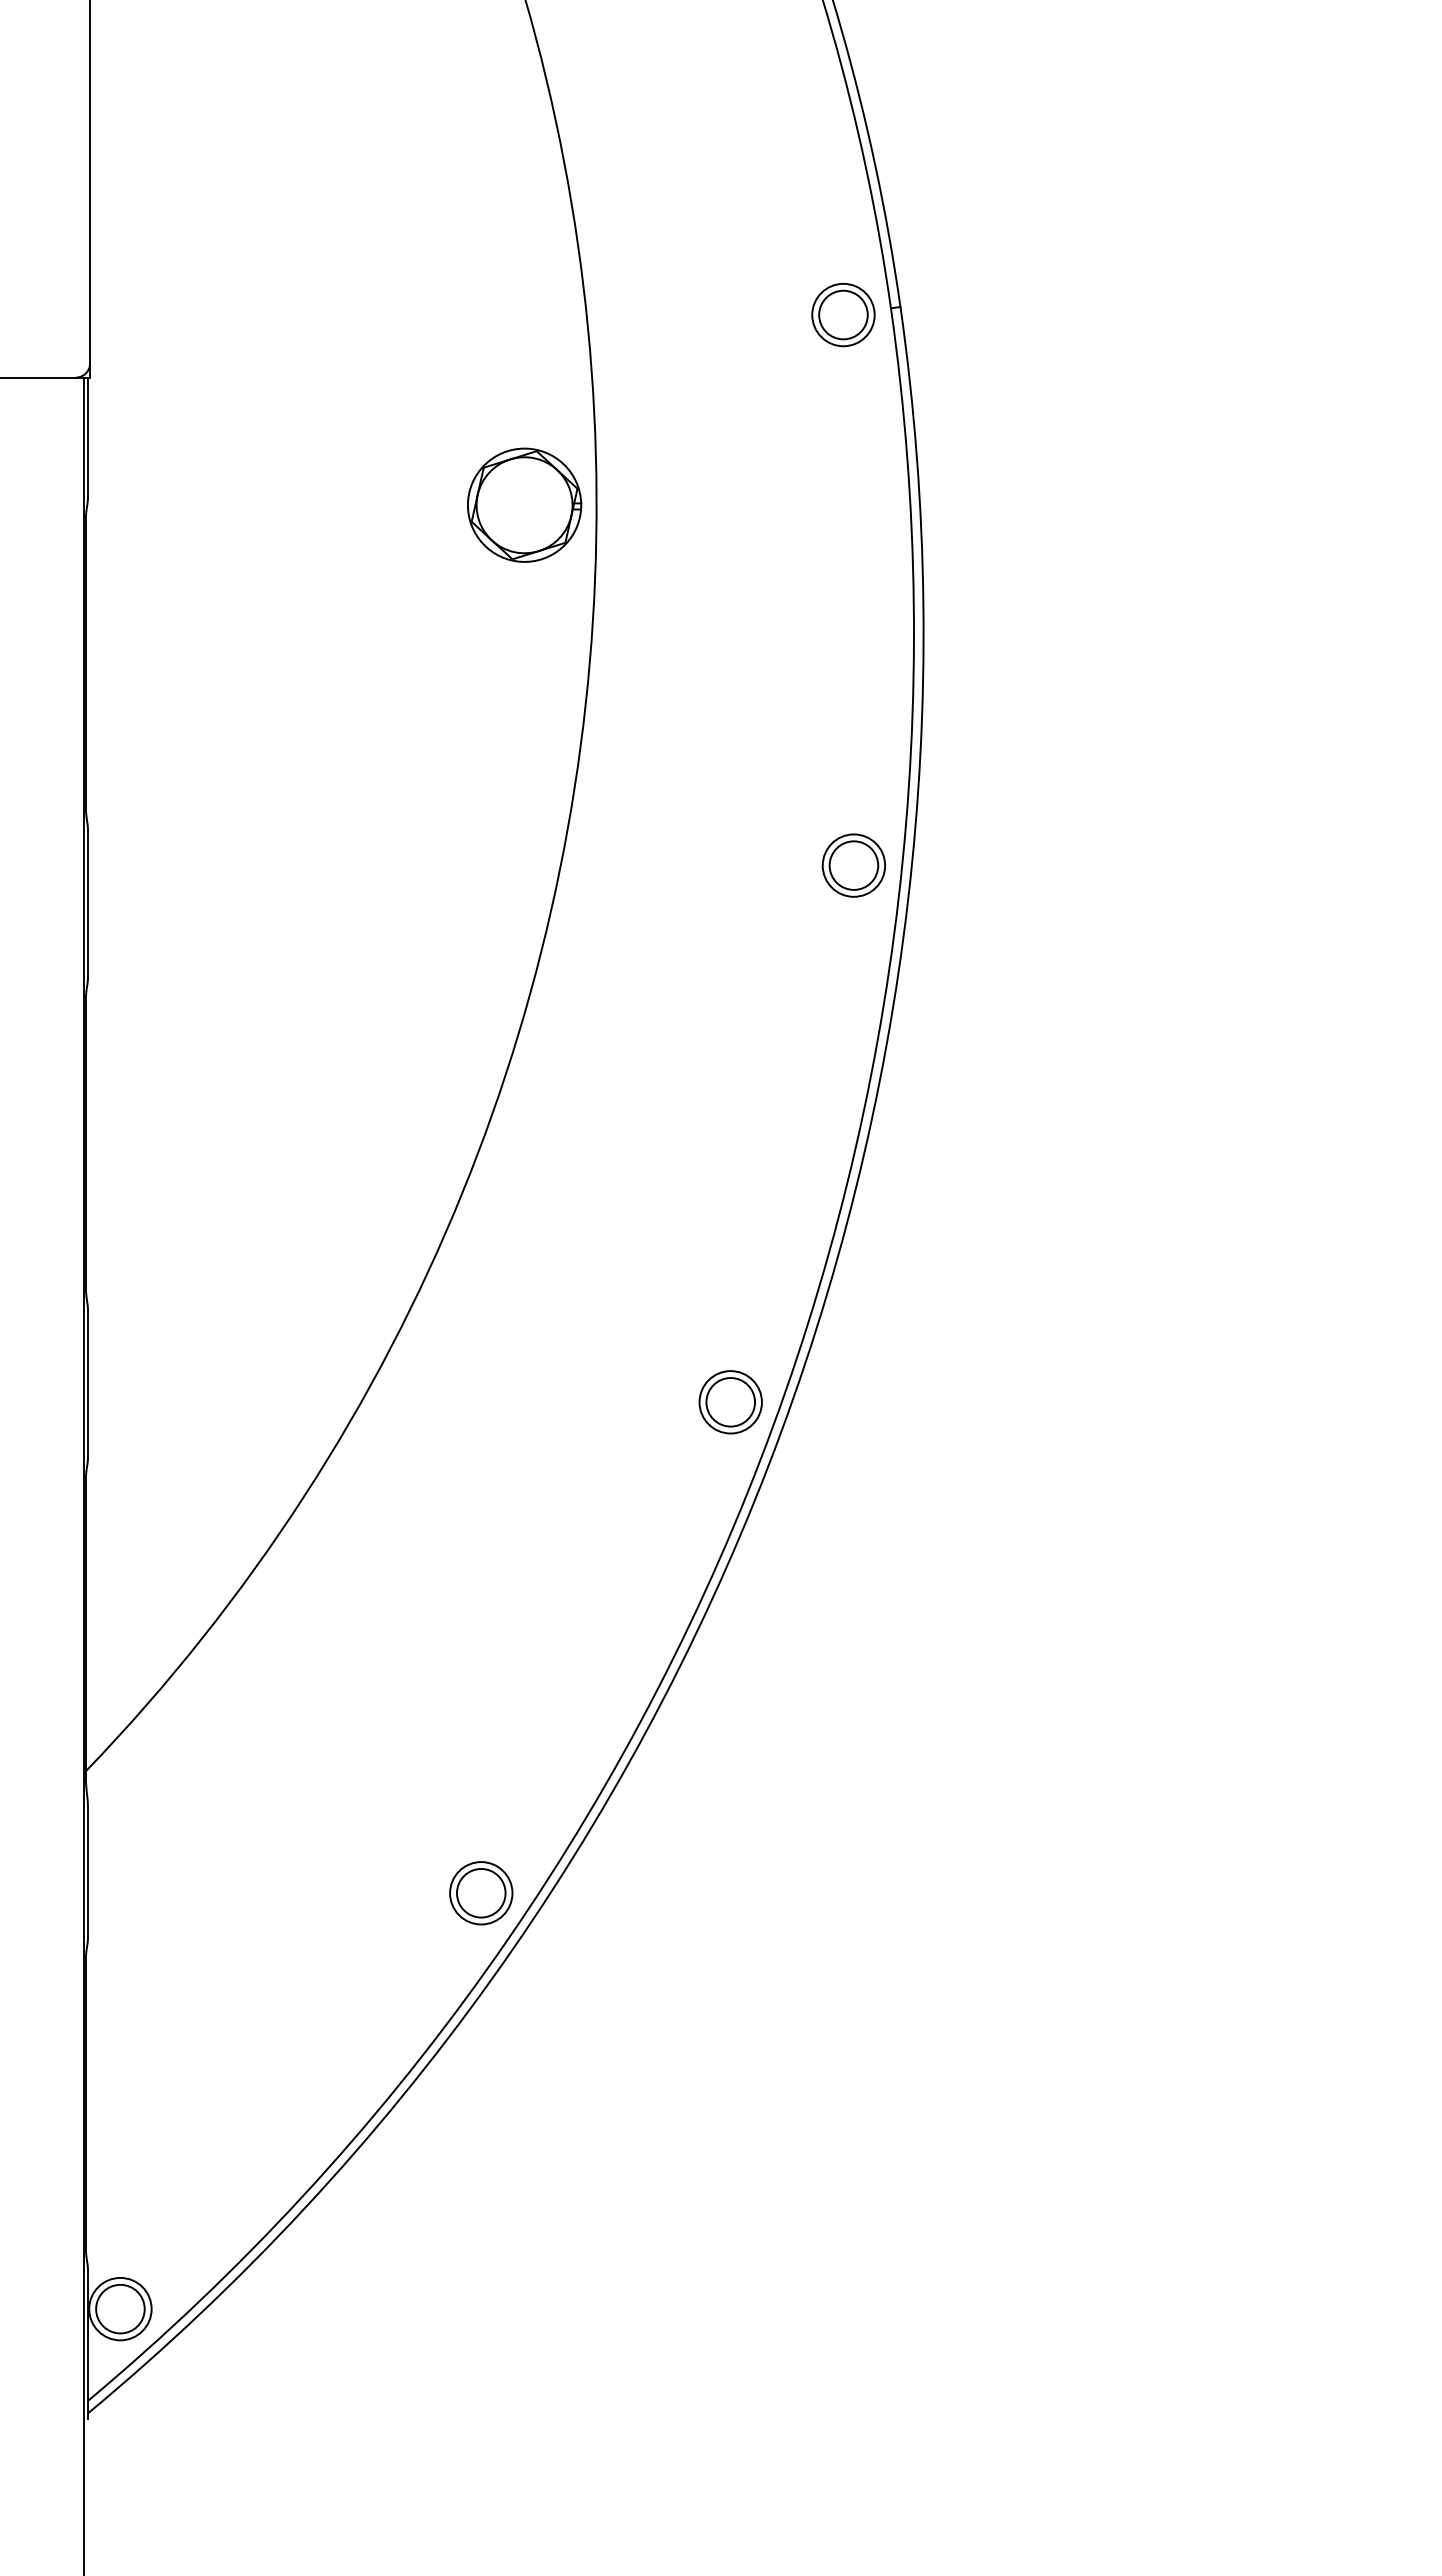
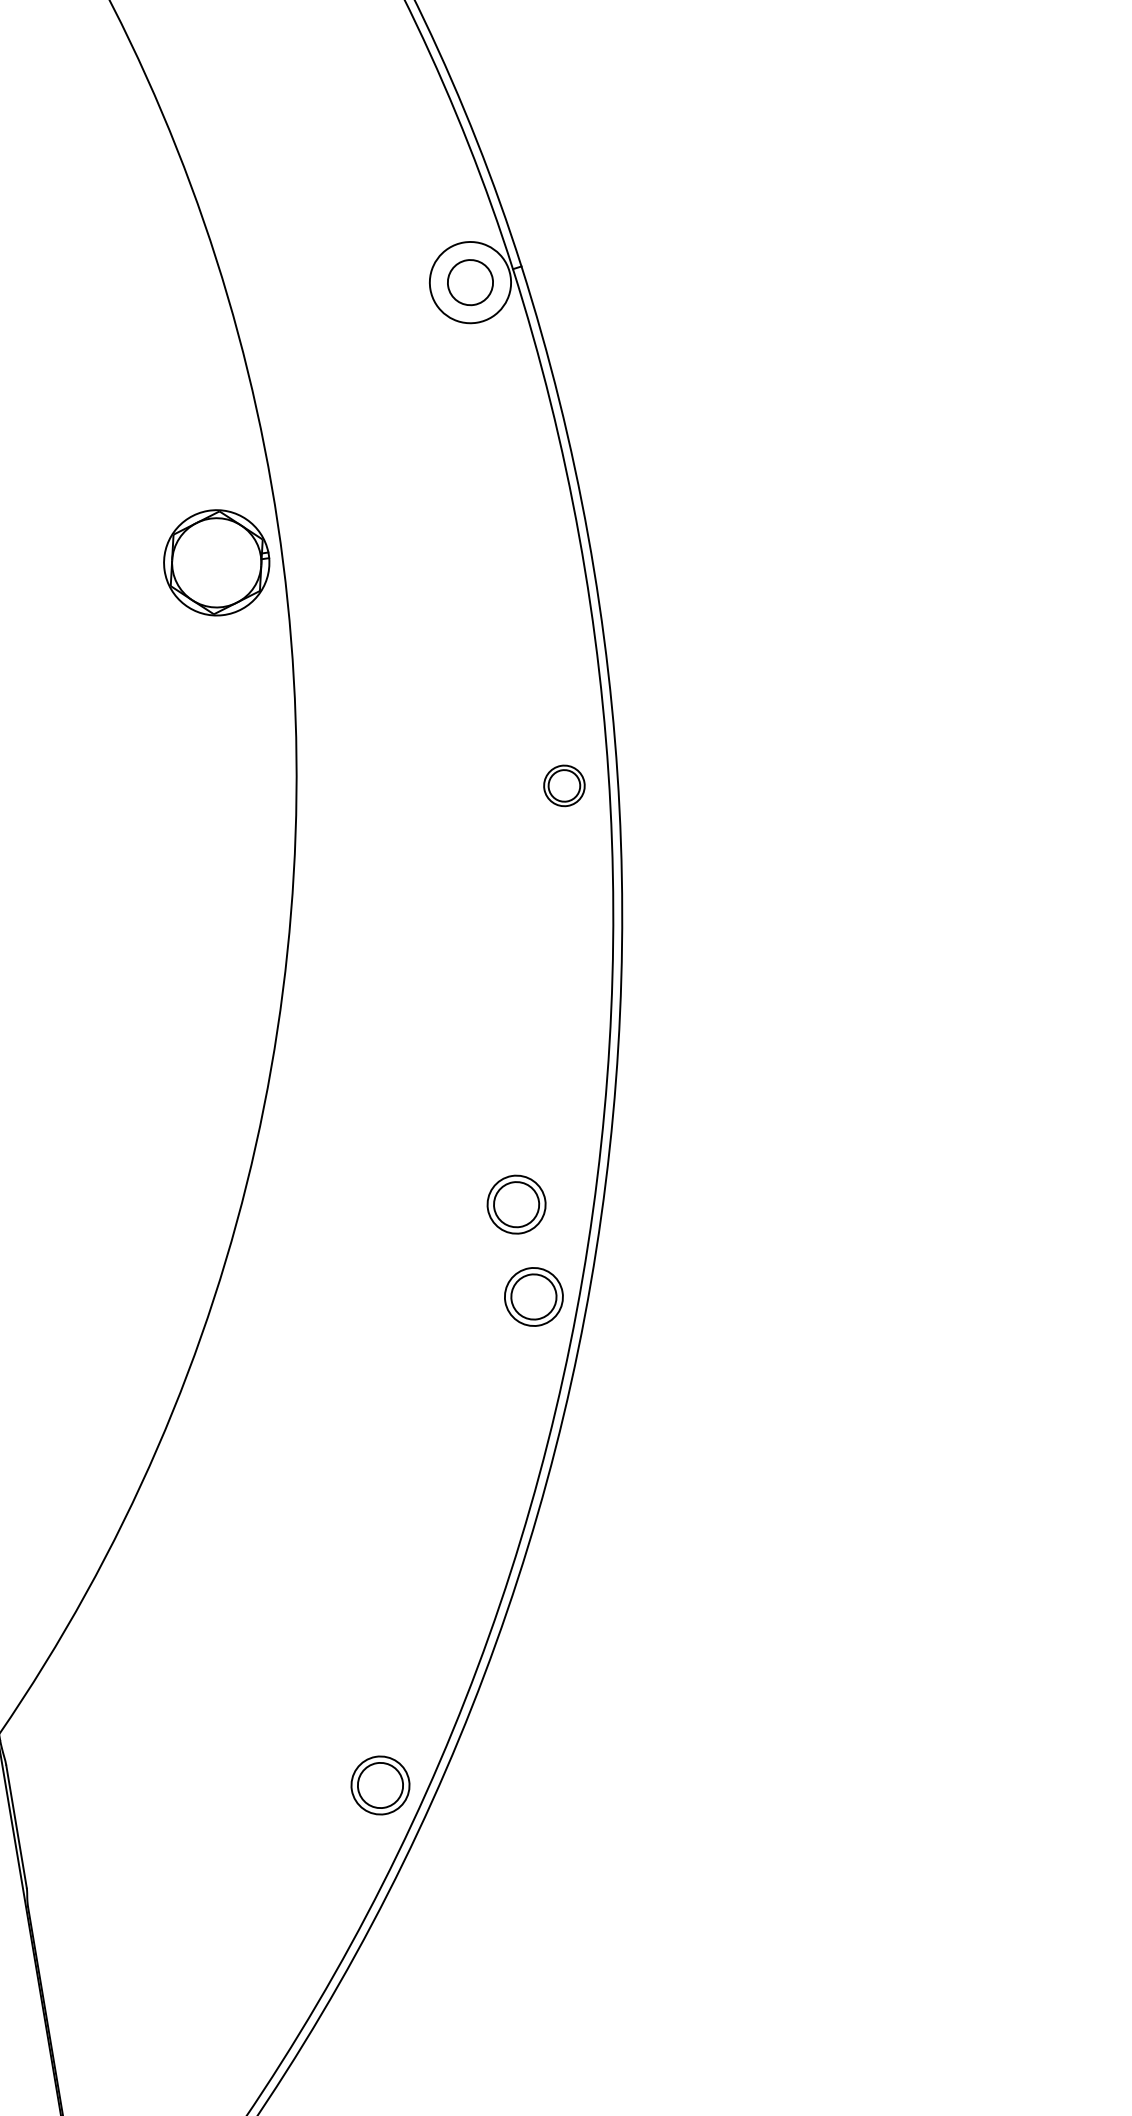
circle: (843, 314) -> (470, 282), size x1.4
part: (524, 504) -> (216, 562), moved
part: (853, 865) -> (564, 785), size x0.7
part: (728, 1301) -> (516, 1204), added

